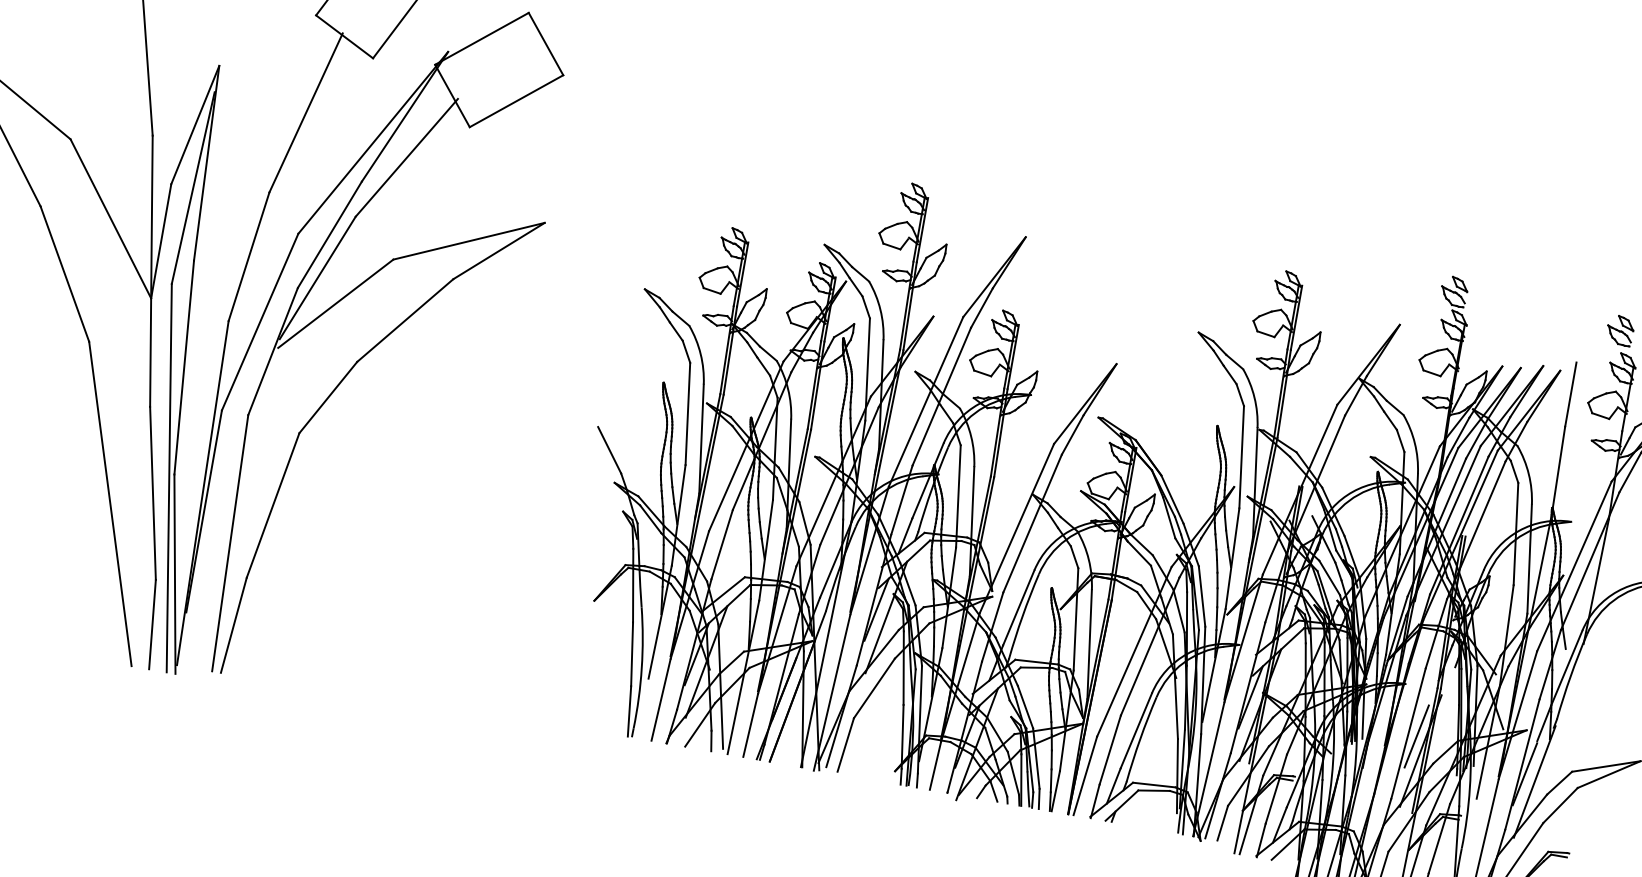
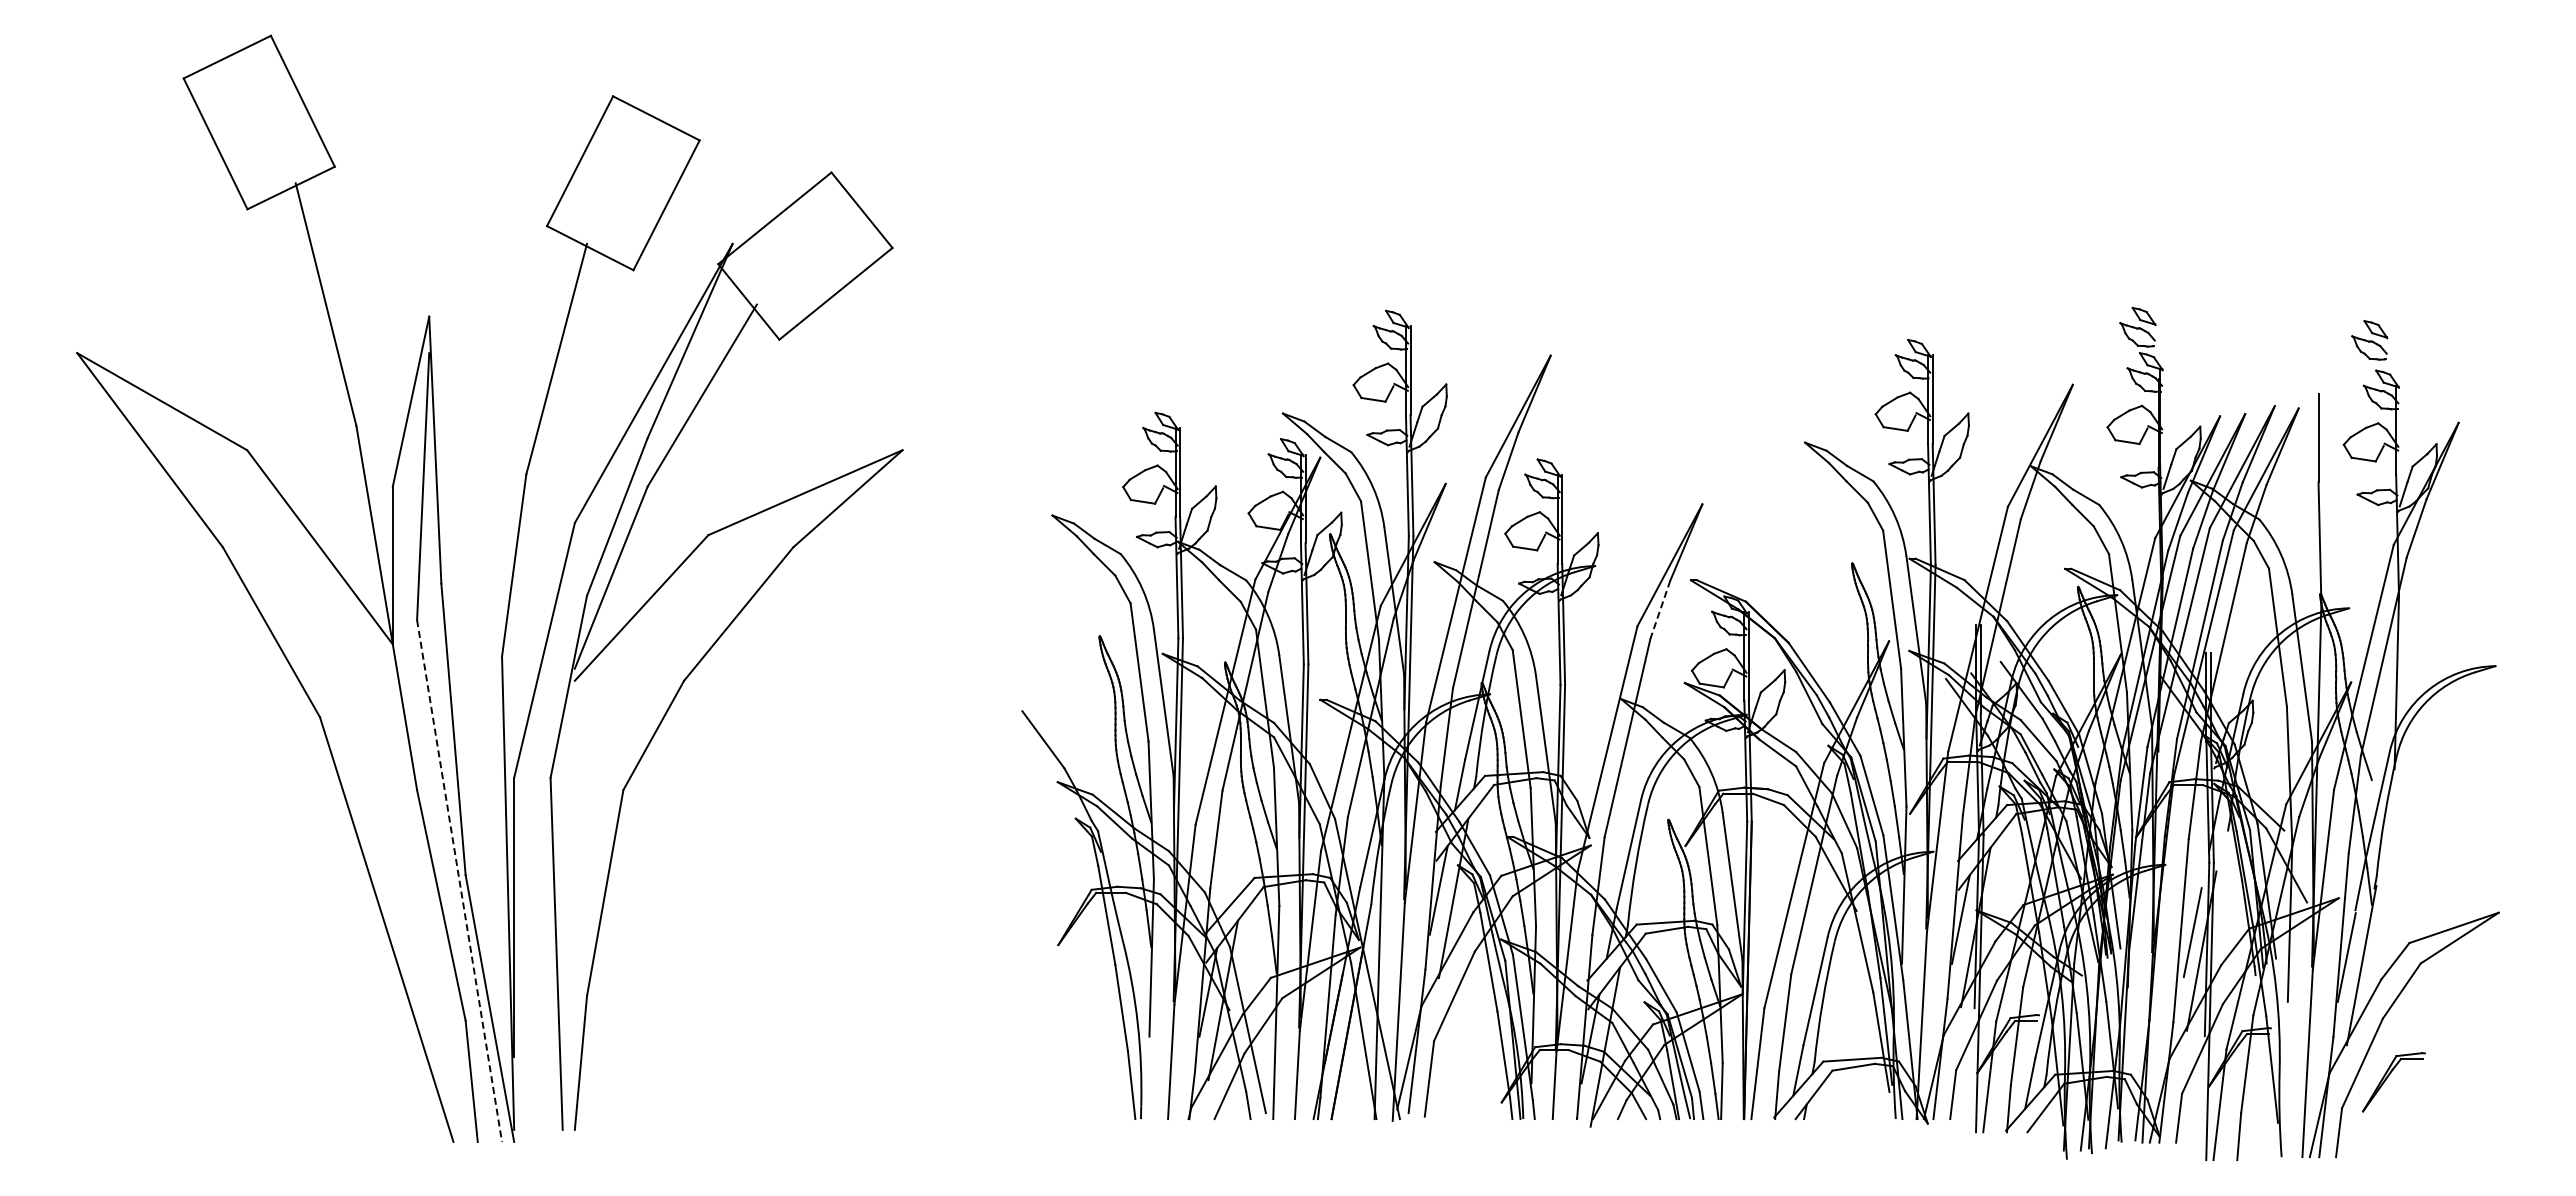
line: (1072, 434) -> (1660, 609), solid -> dashed
line: (169, 478) -> (459, 881), solid -> dashed

